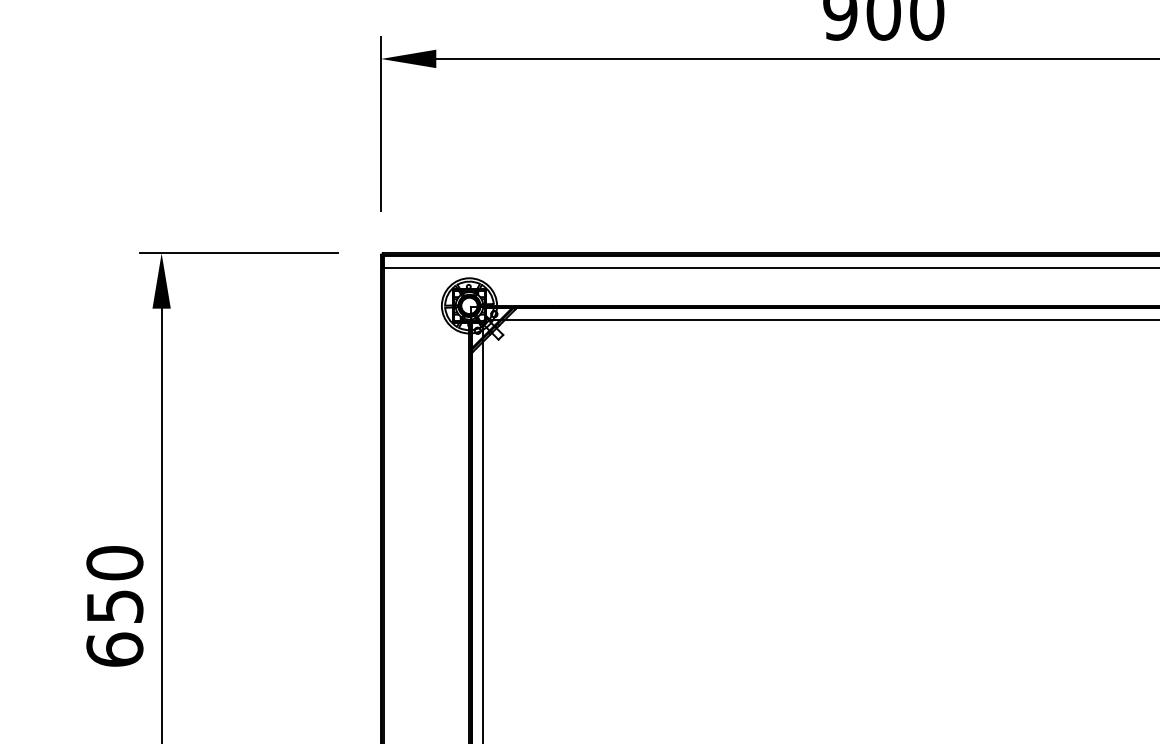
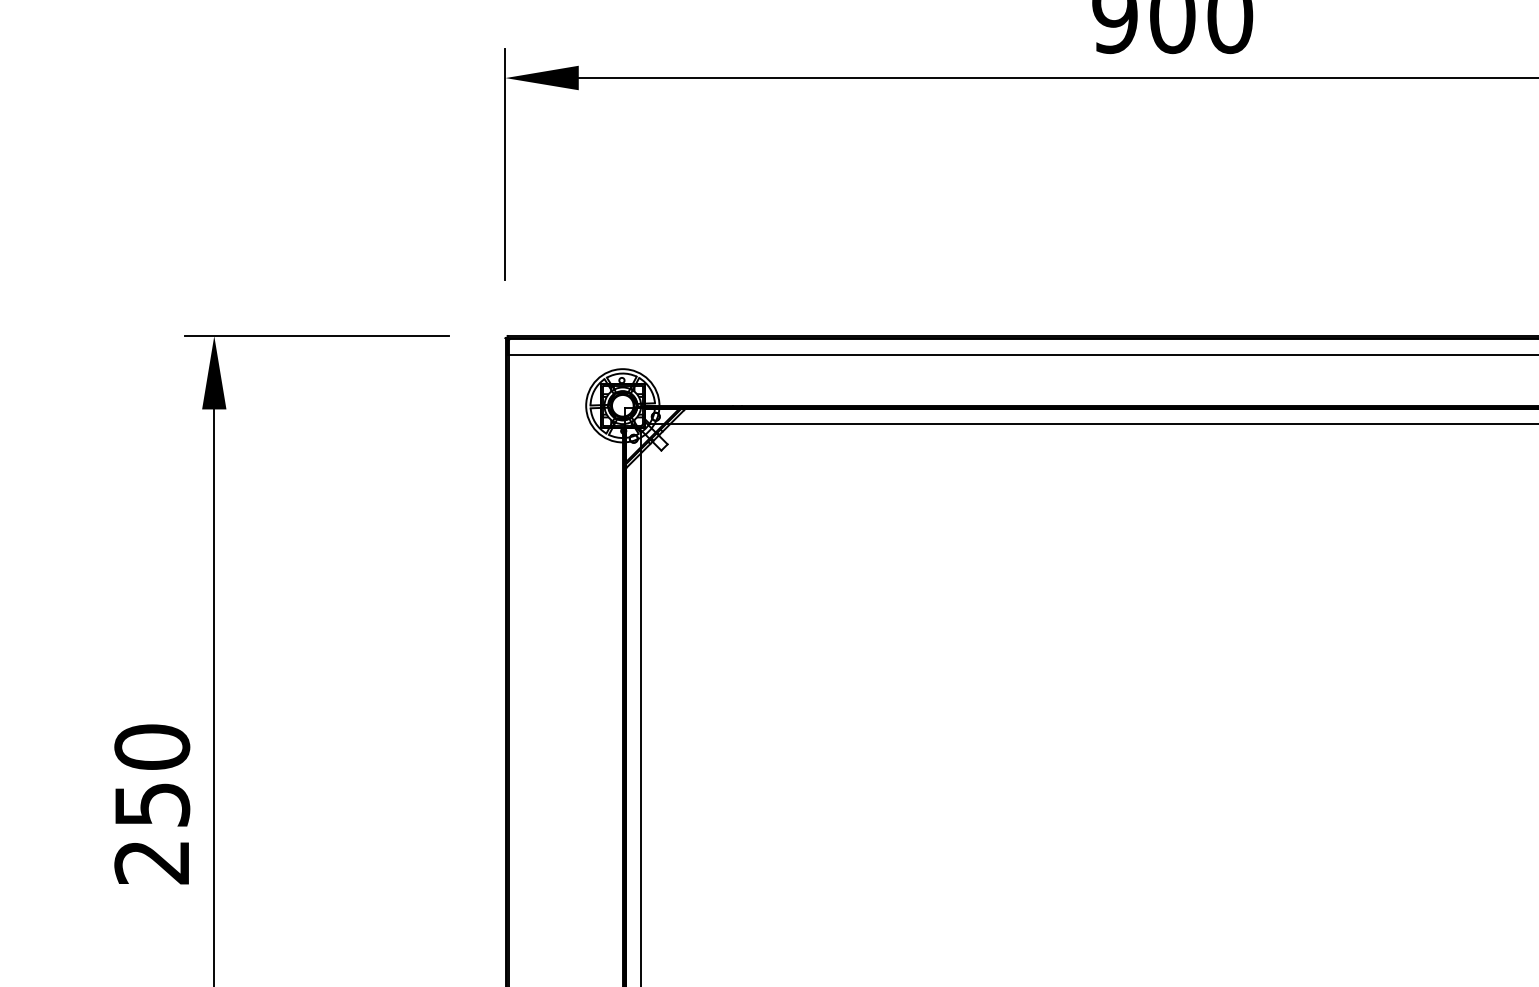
text: (115, 649) -> (152, 861), 650 -> 250

